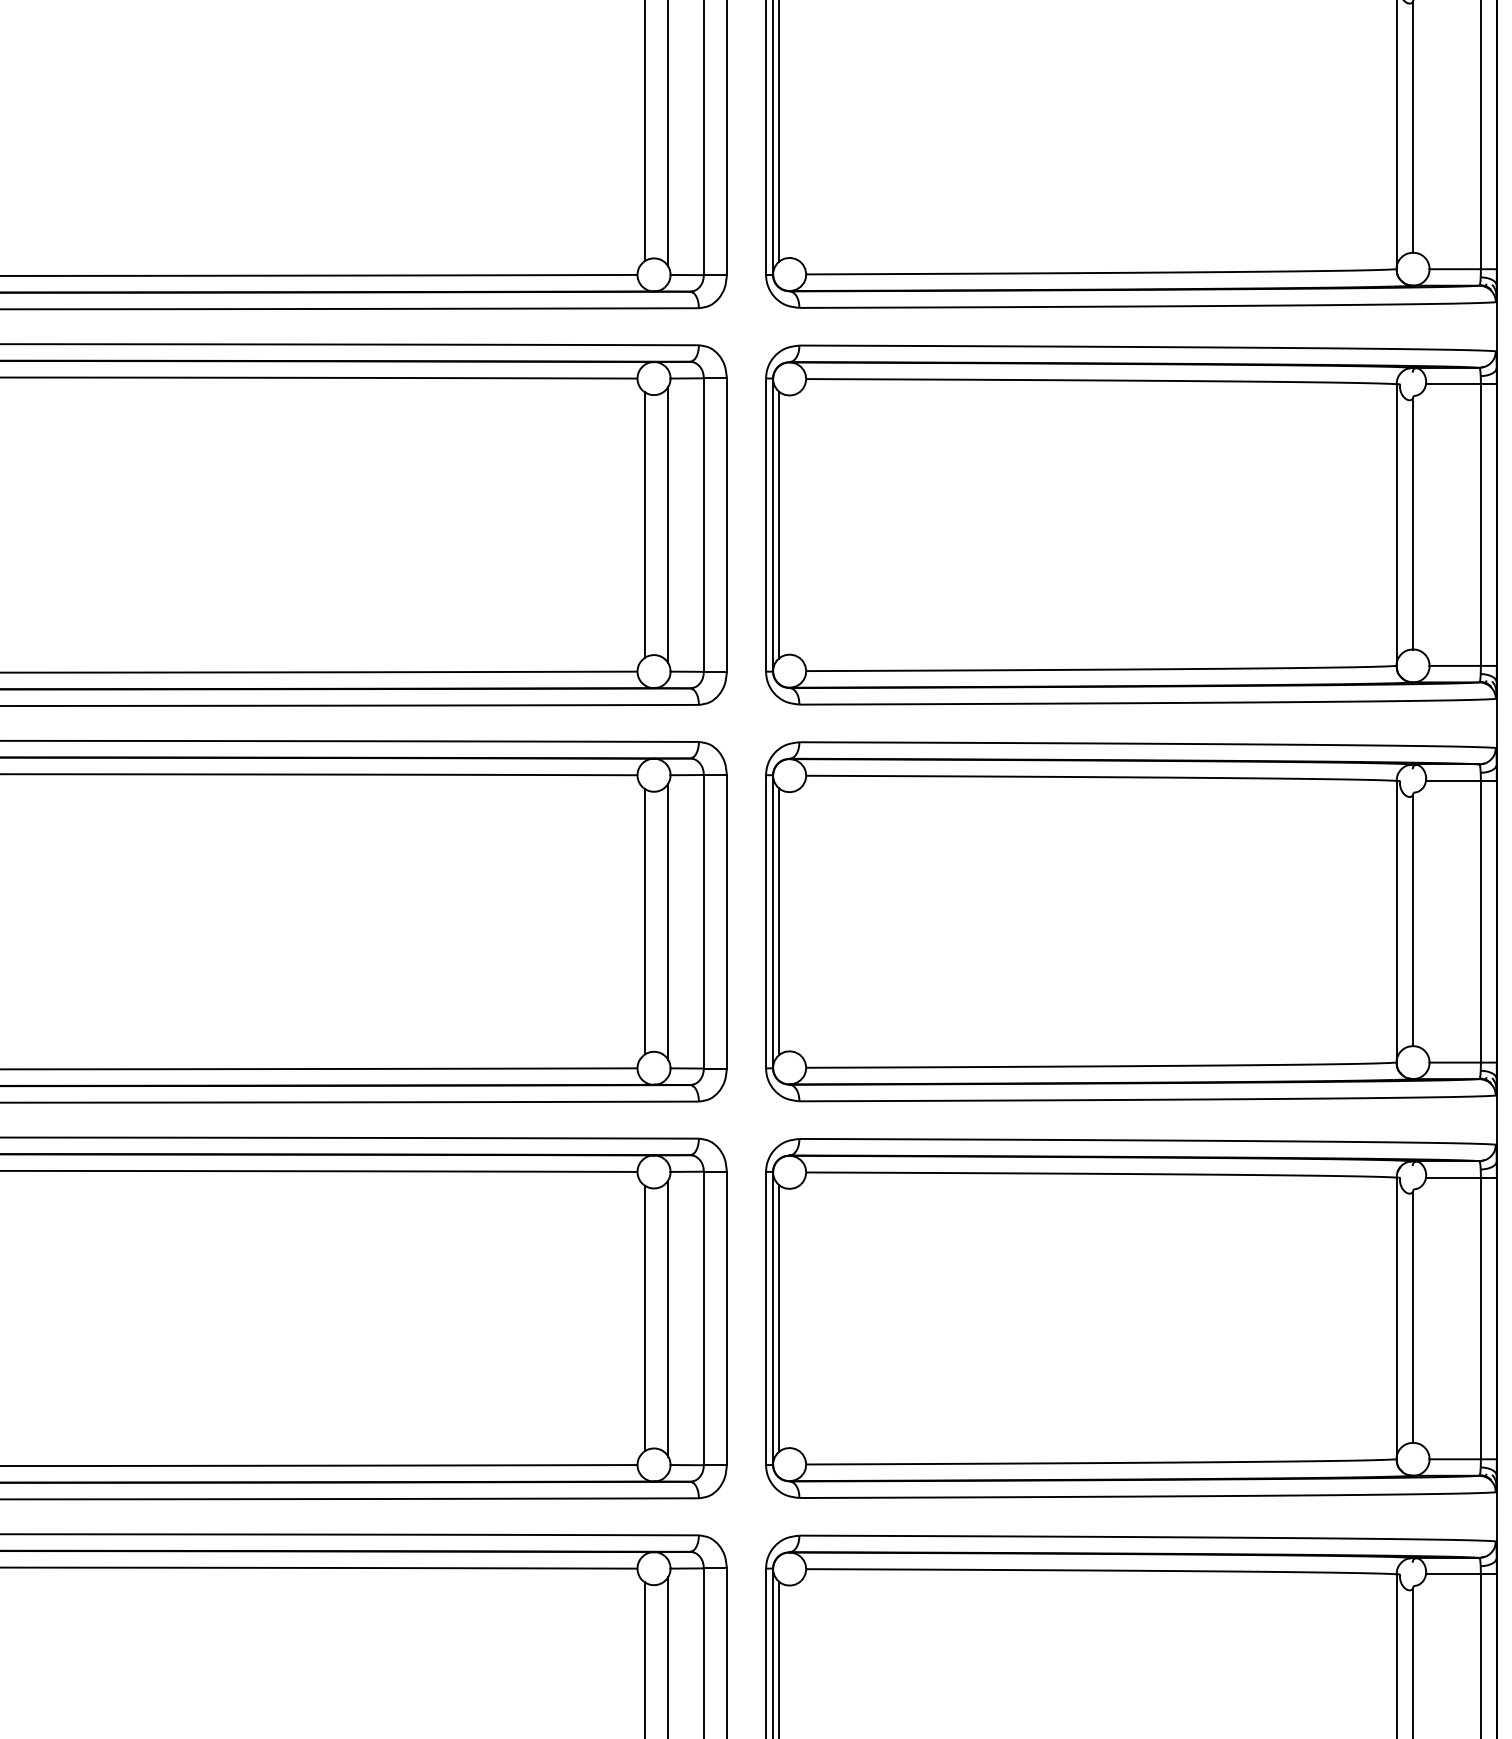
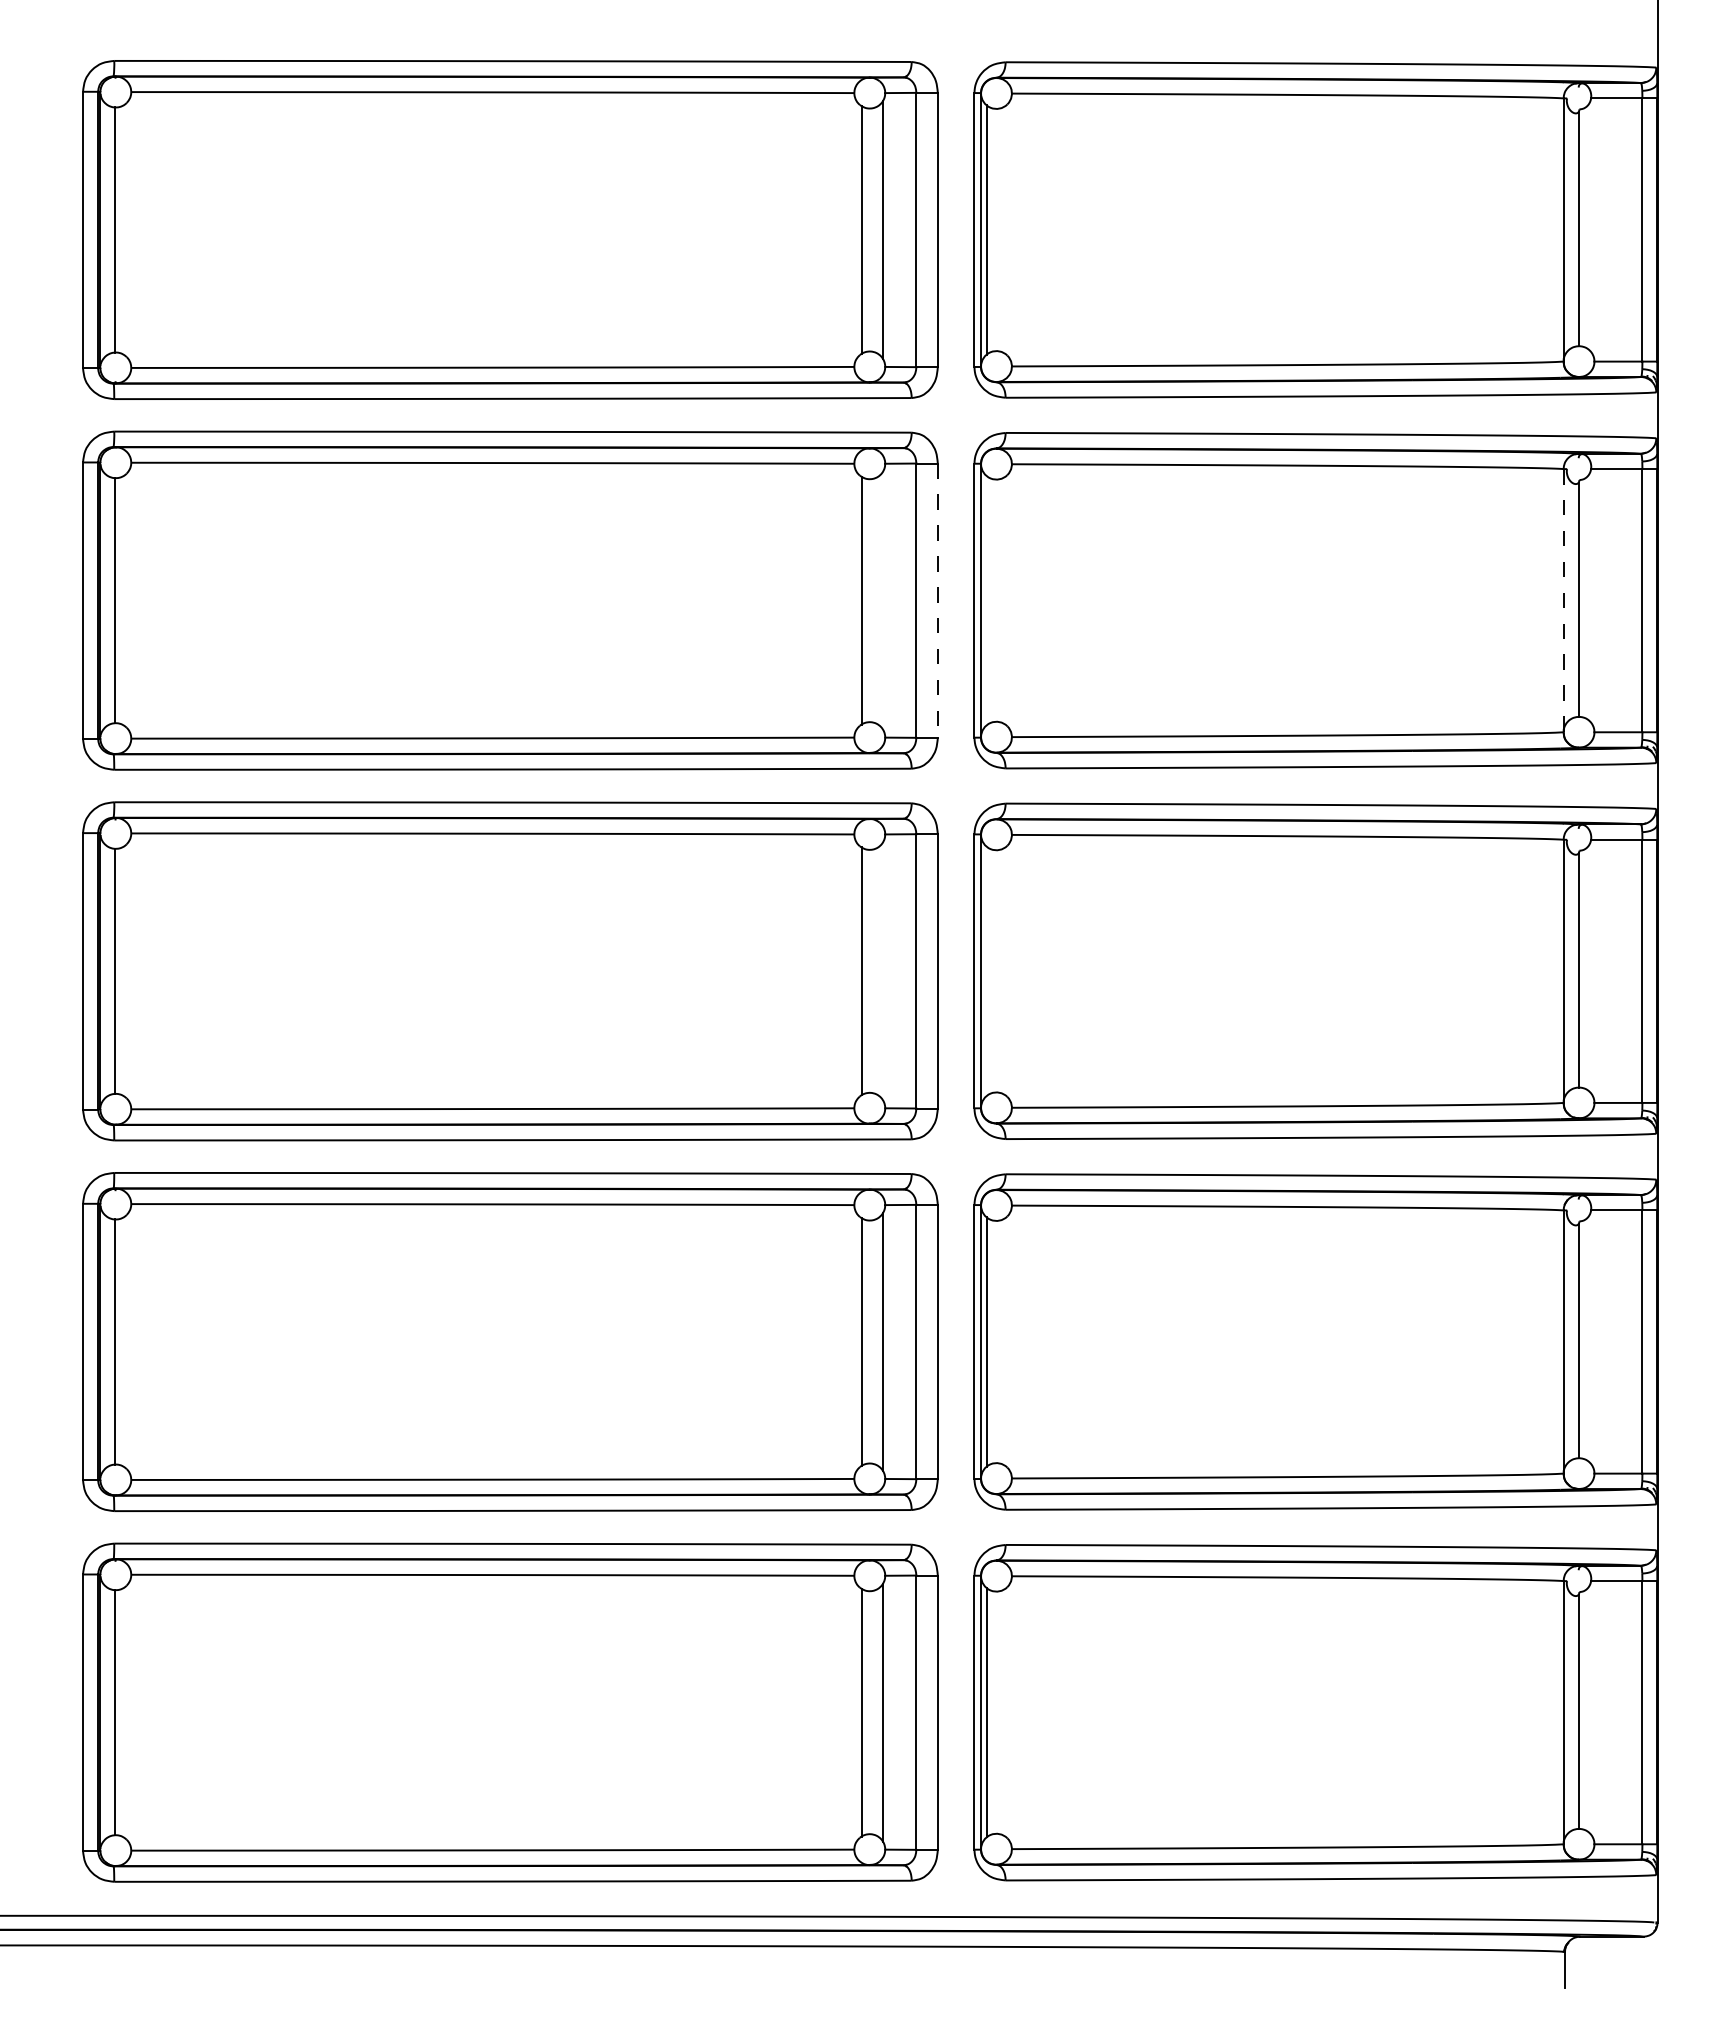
line: (667, 524) -> (882, 600), removed
line: (778, 524) -> (986, 600), removed
line: (1396, 524) -> (1563, 600), solid -> dashed
line: (726, 525) -> (937, 601), solid -> dashed
line: (667, 921) -> (882, 971), removed
line: (778, 921) -> (986, 971), removed

